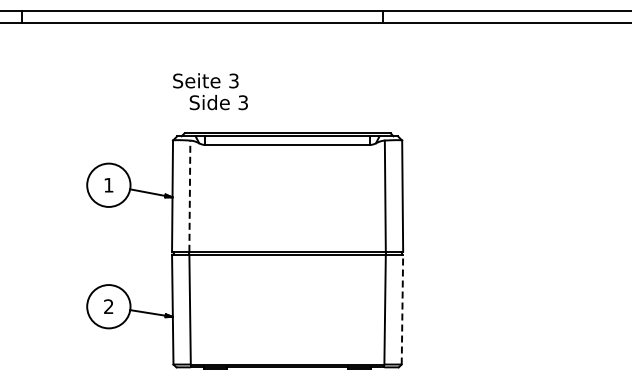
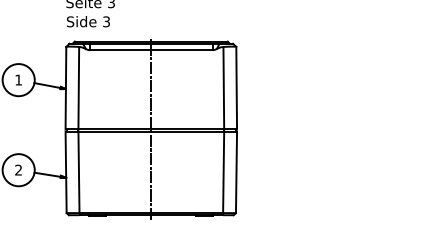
text: (218, 102) -> (88, 21), moved
line: (189, 196) -> (78, 88), dashed -> solid
line: (287, 250) -> (151, 128), added
line: (402, 309) -> (236, 172), dashed -> solid

